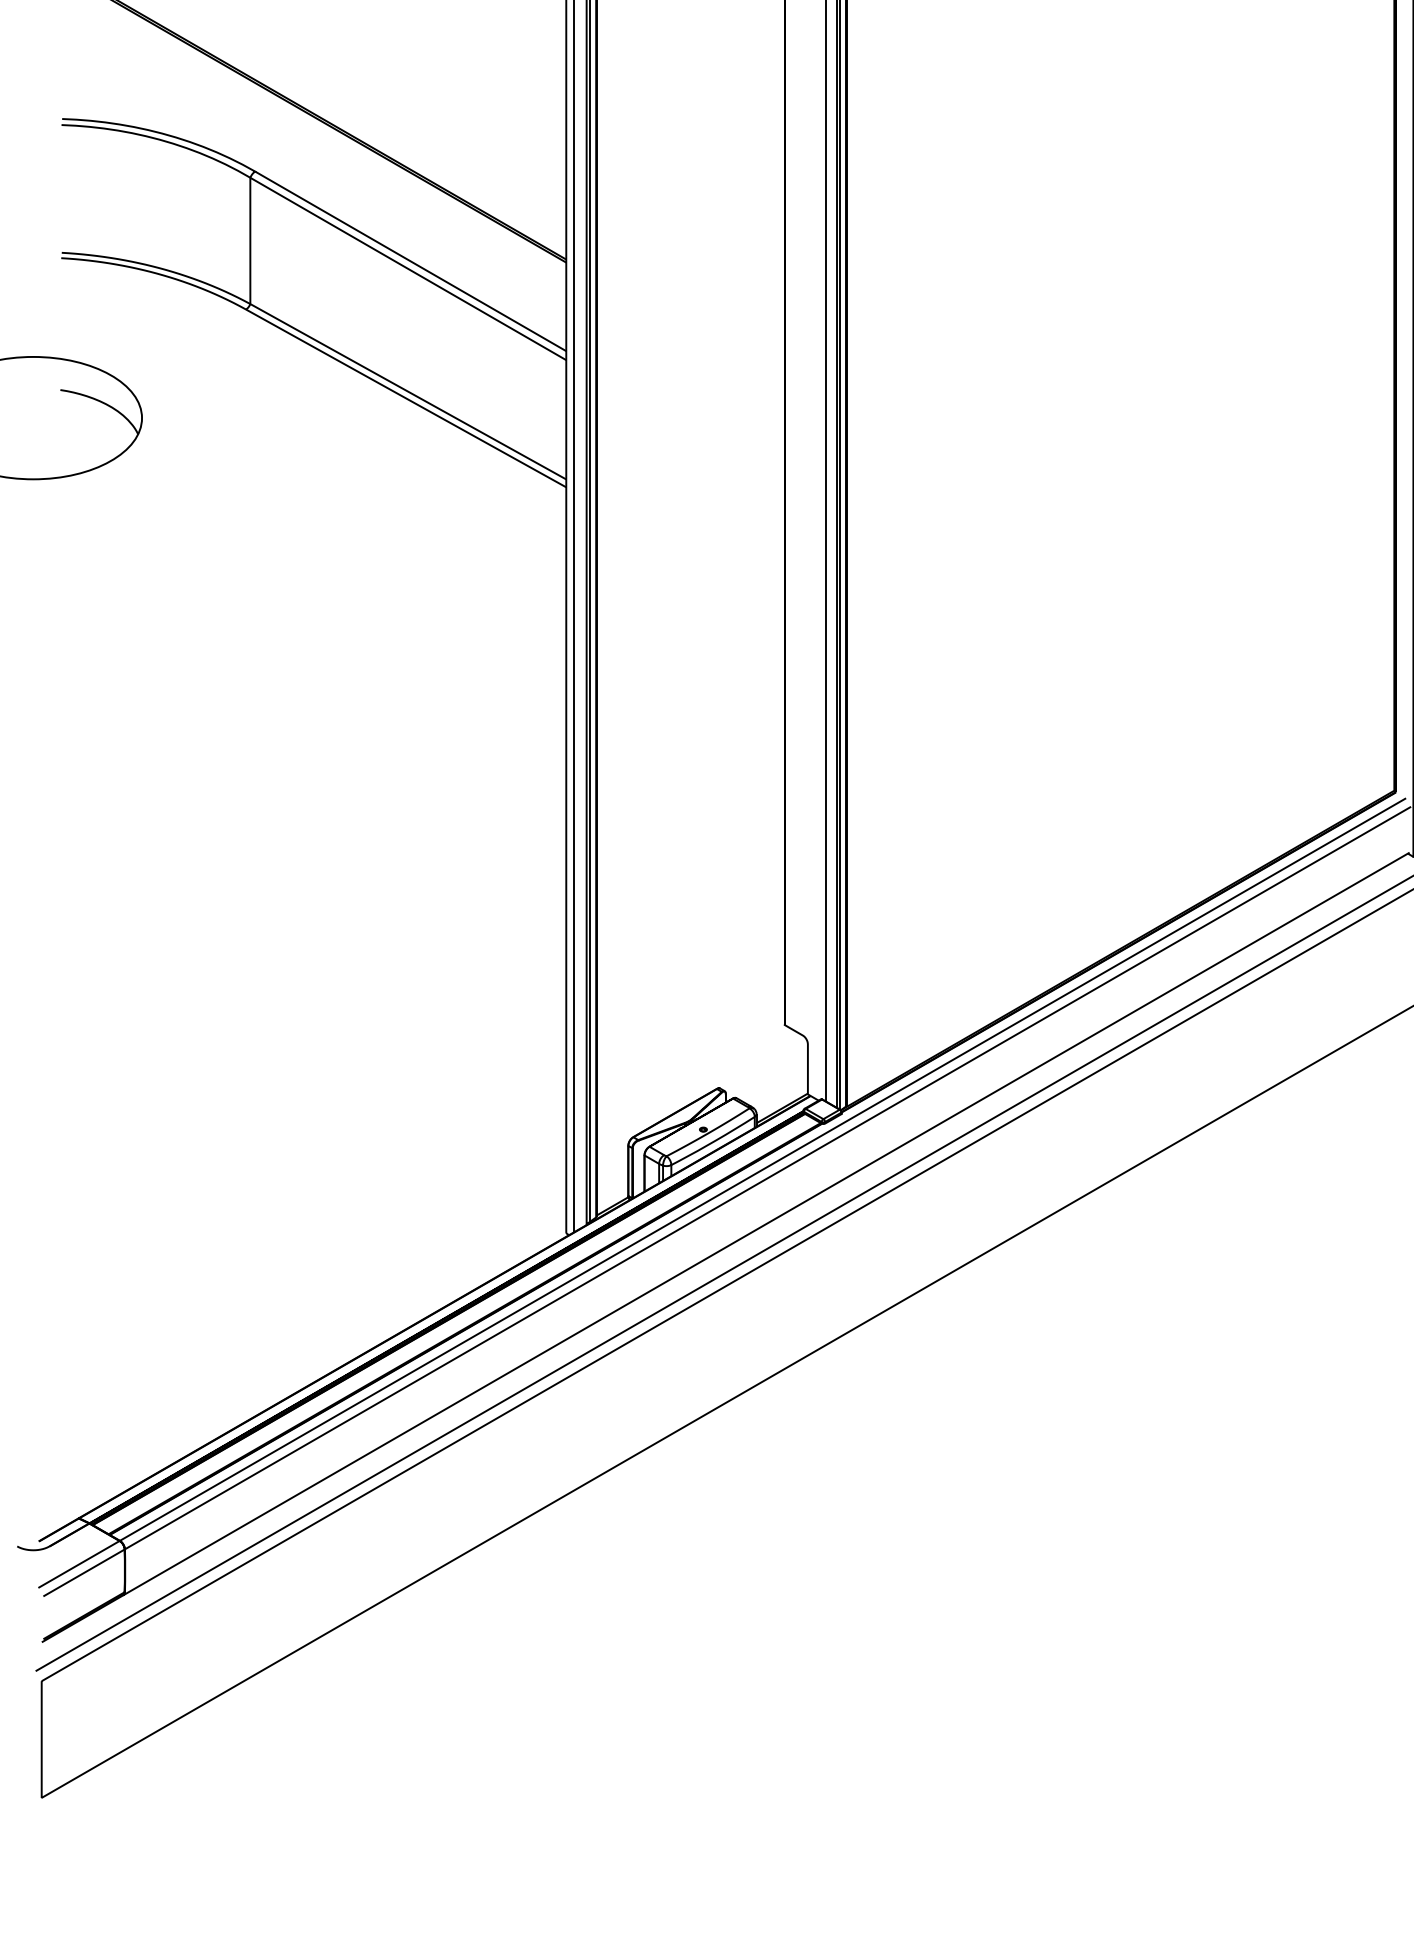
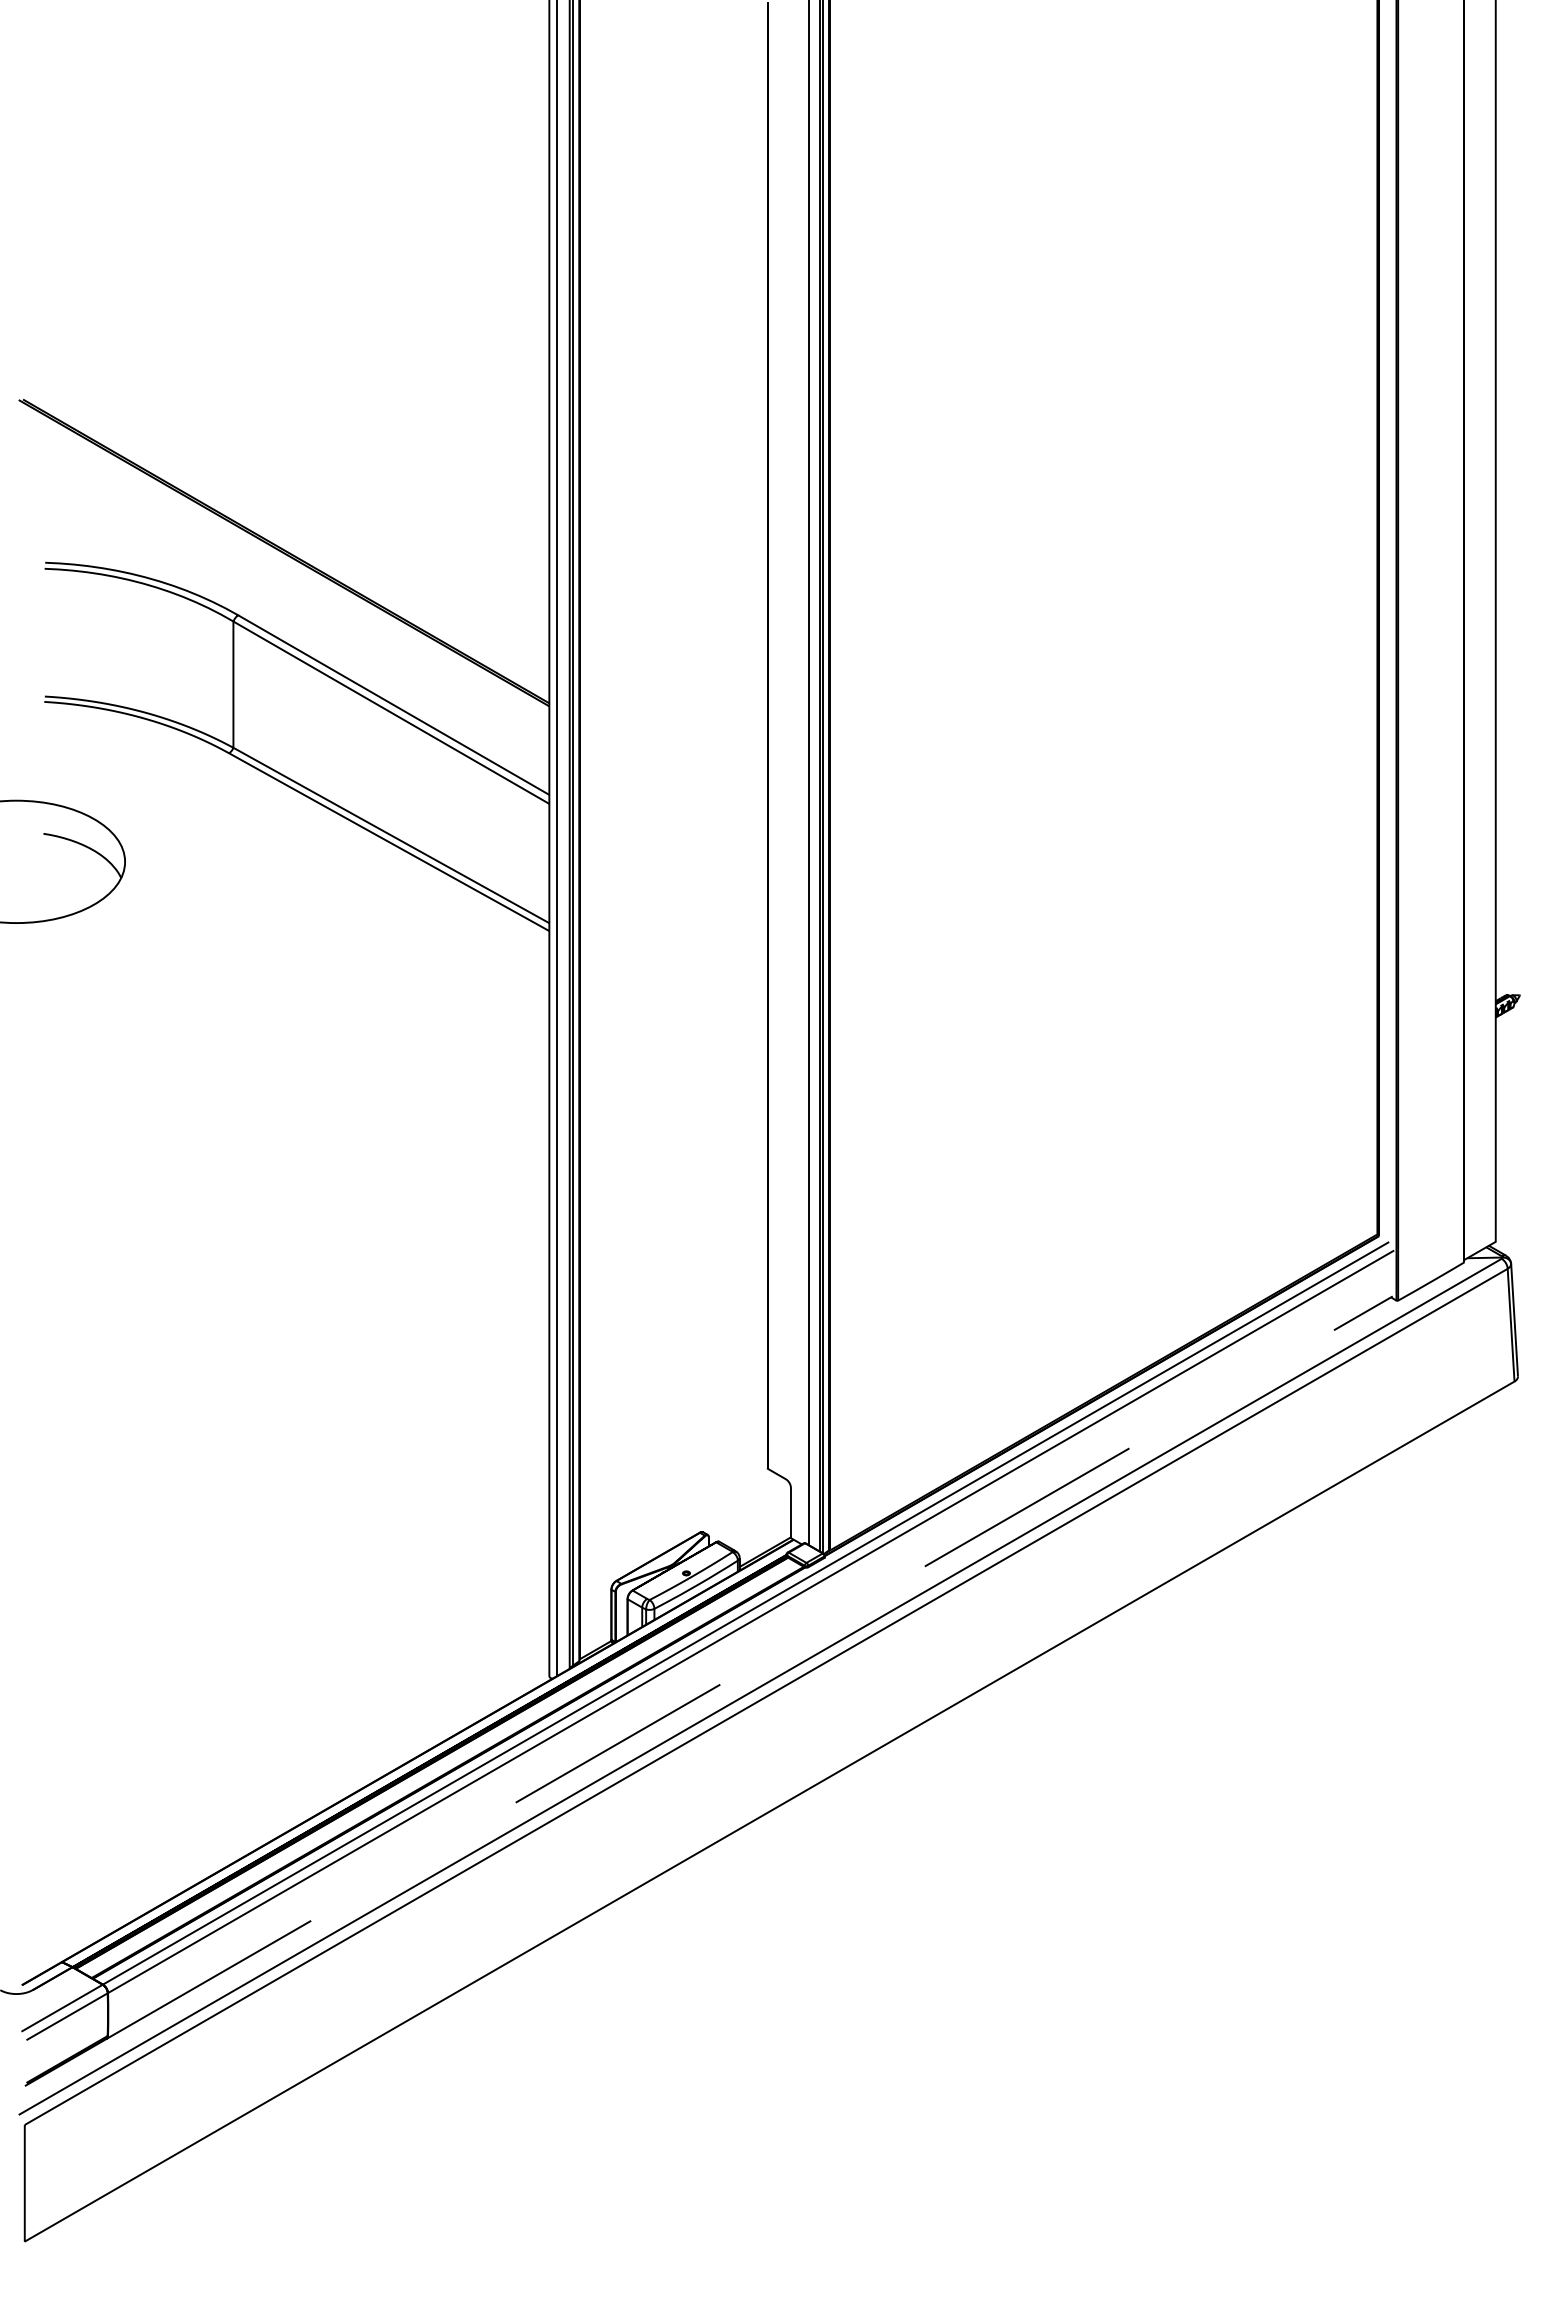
line: (766, 1223) -> (749, 1667), solid -> dashed

